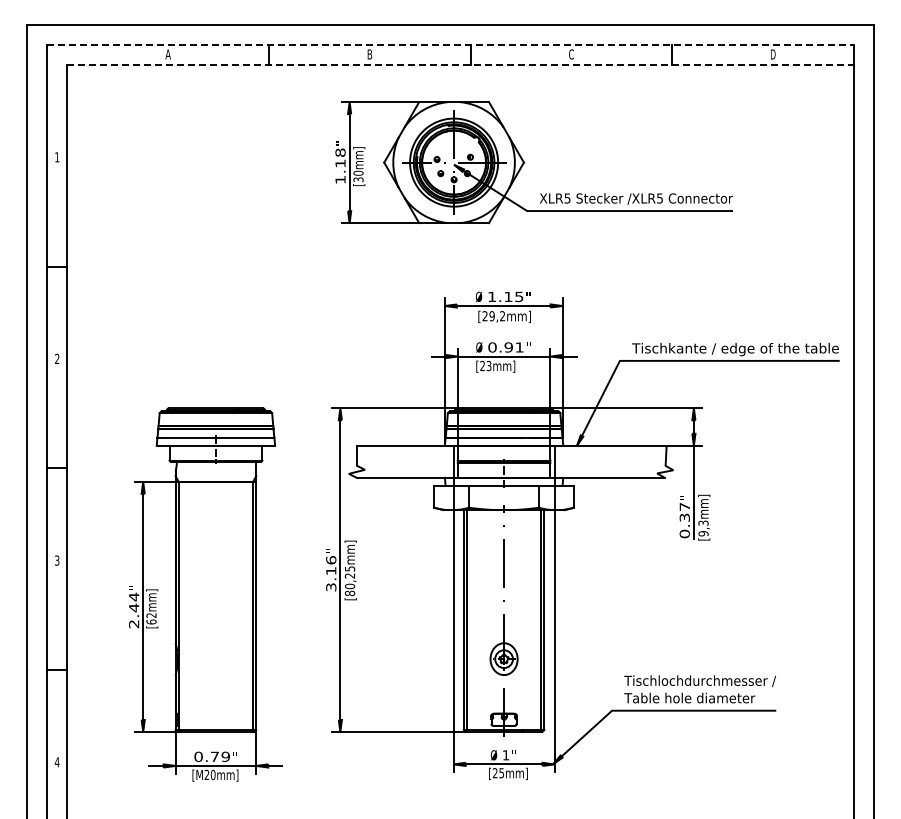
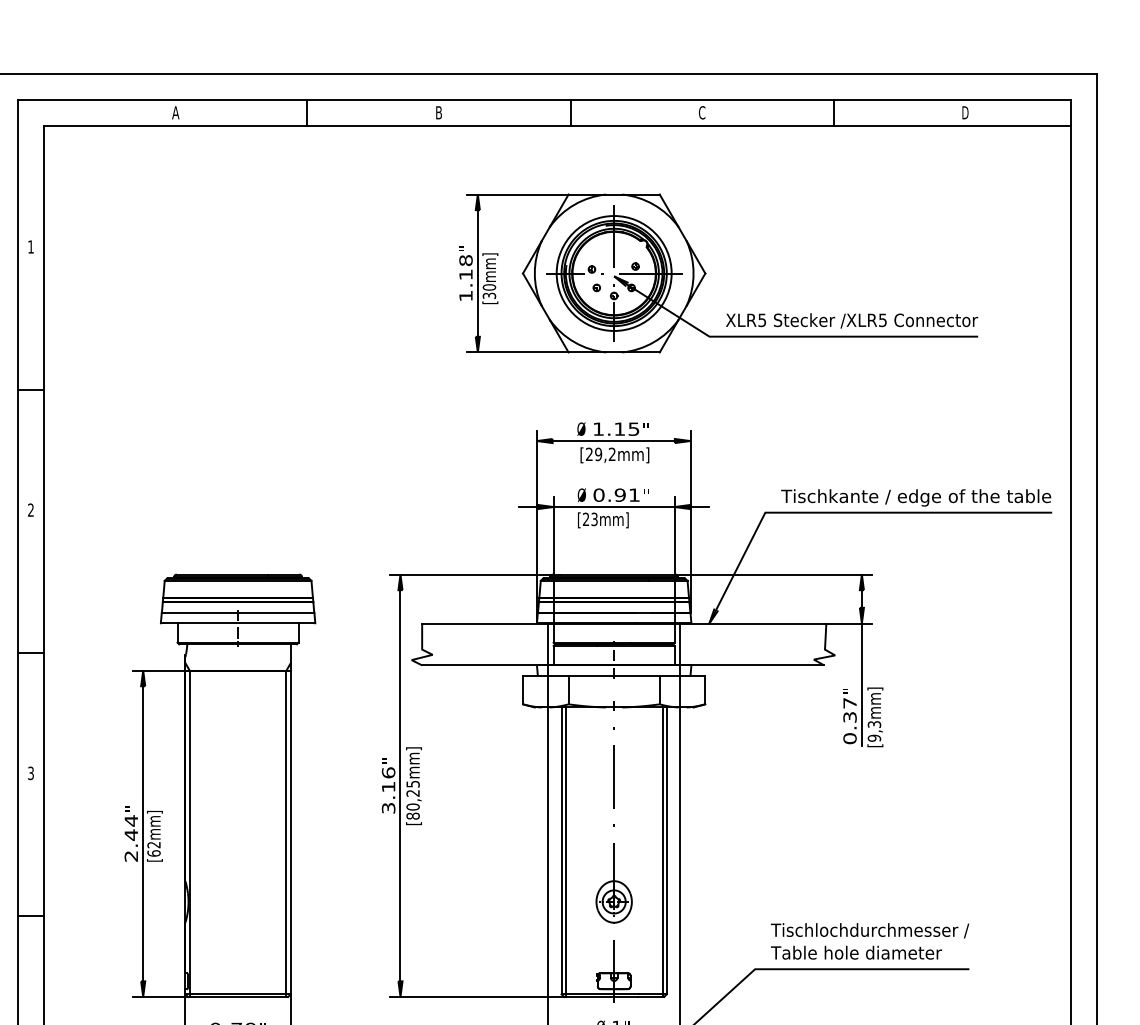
line: (450, 44) -> (544, 99), dashed -> solid
line: (461, 64) -> (558, 125), dashed -> solid
part: (525, 162) -> (707, 273), moved

